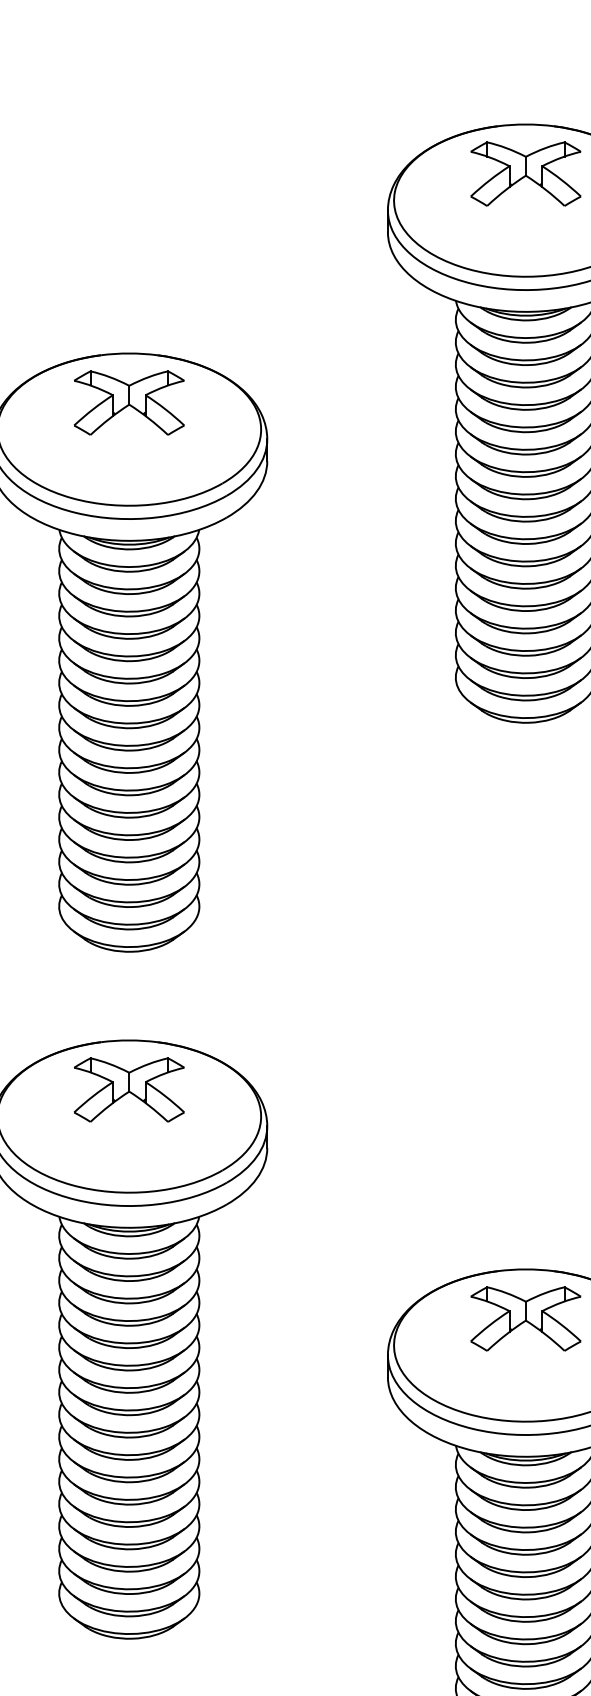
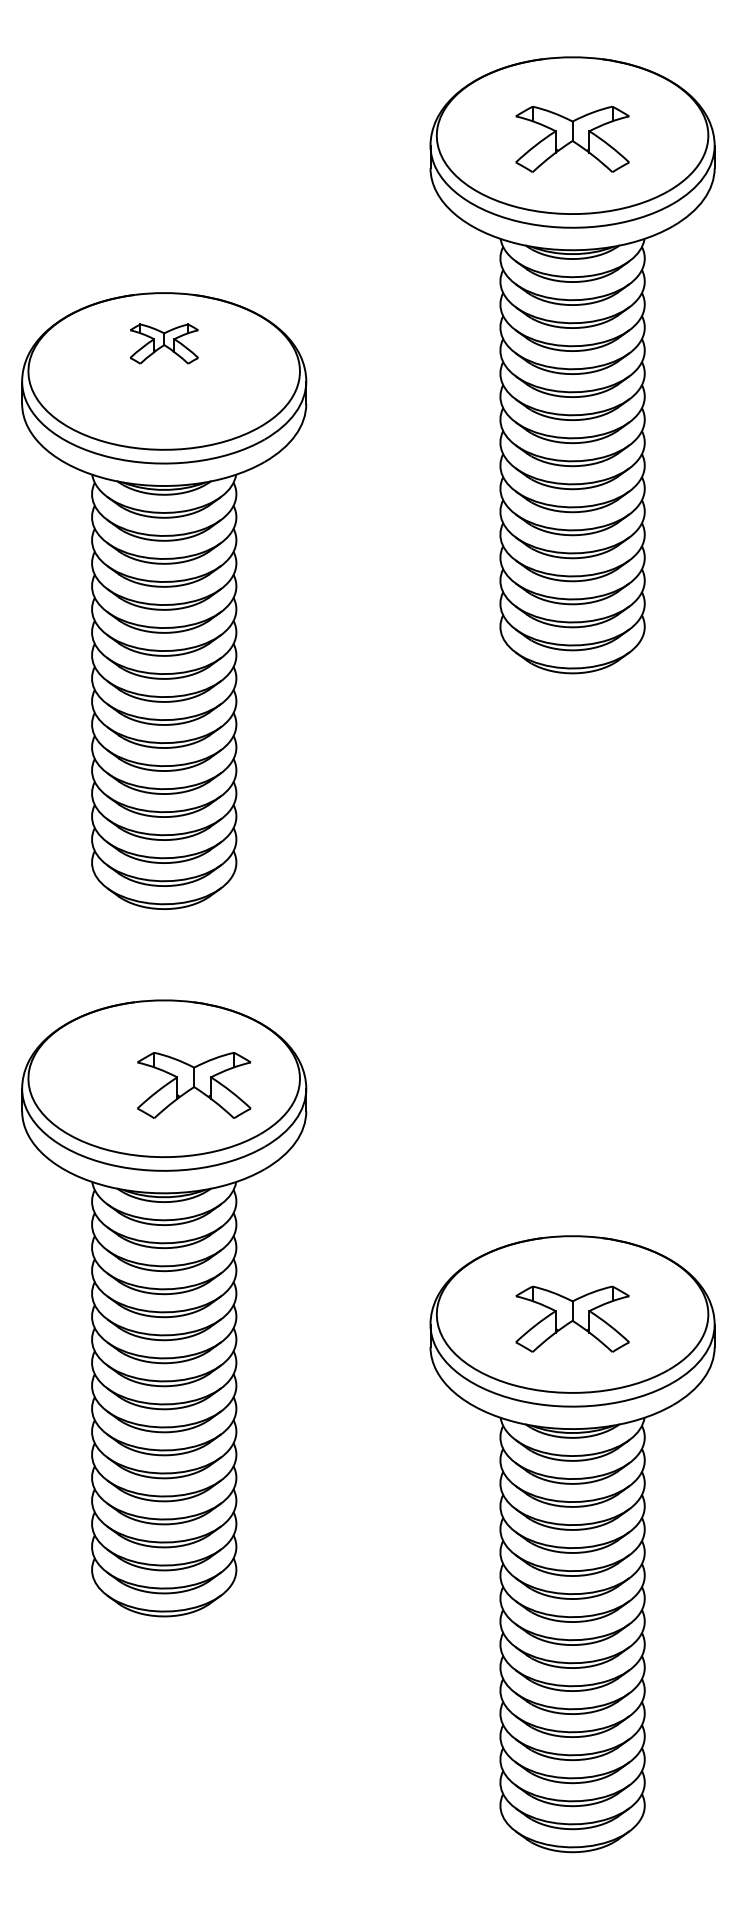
part: (525, 174) -> (572, 139), moved
part: (129, 402) -> (164, 343), size x0.6
part: (129, 1090) -> (194, 1085), moved
part: (525, 1318) -> (572, 1318), moved

